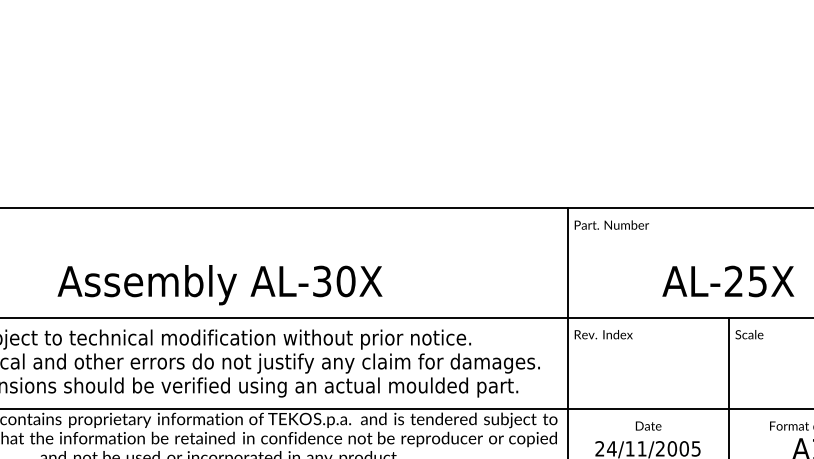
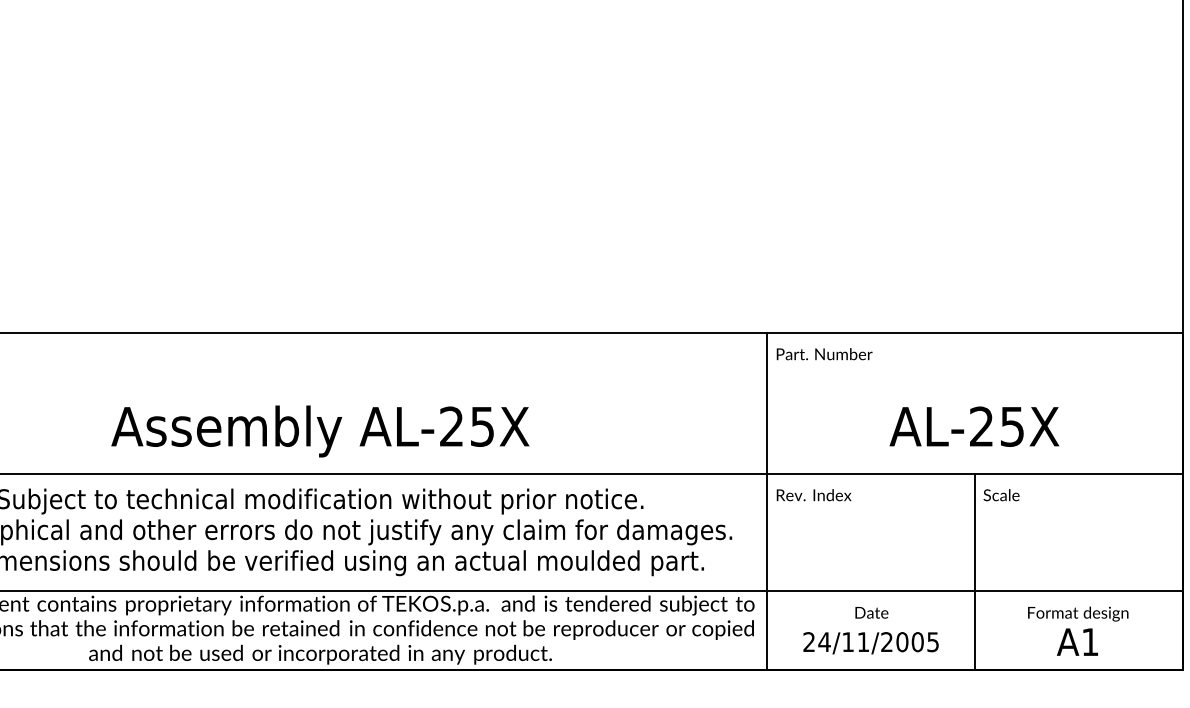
text: (334, 281) -> (467, 426), AL-30X -> AL-25X

